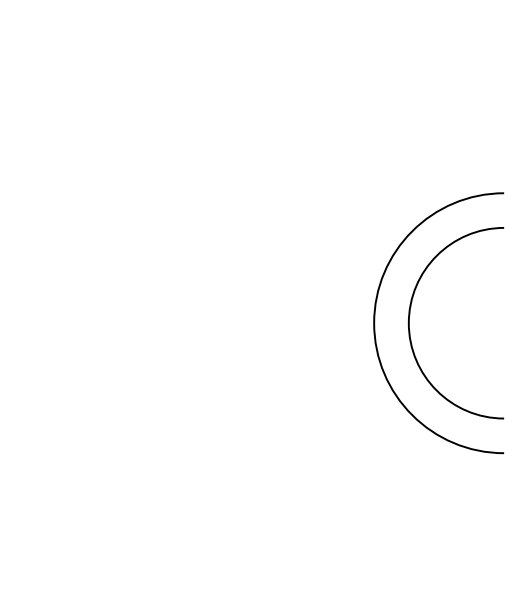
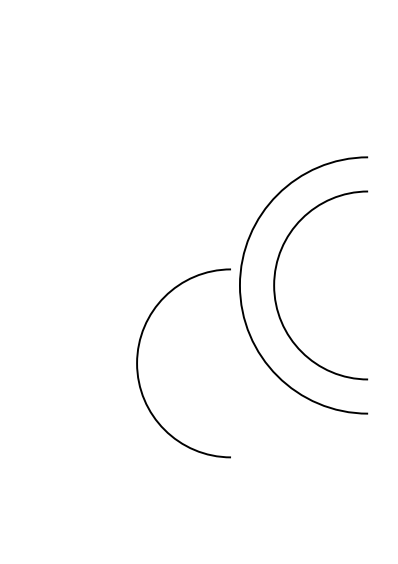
arc: (271, 394) -> (138, 355), added

